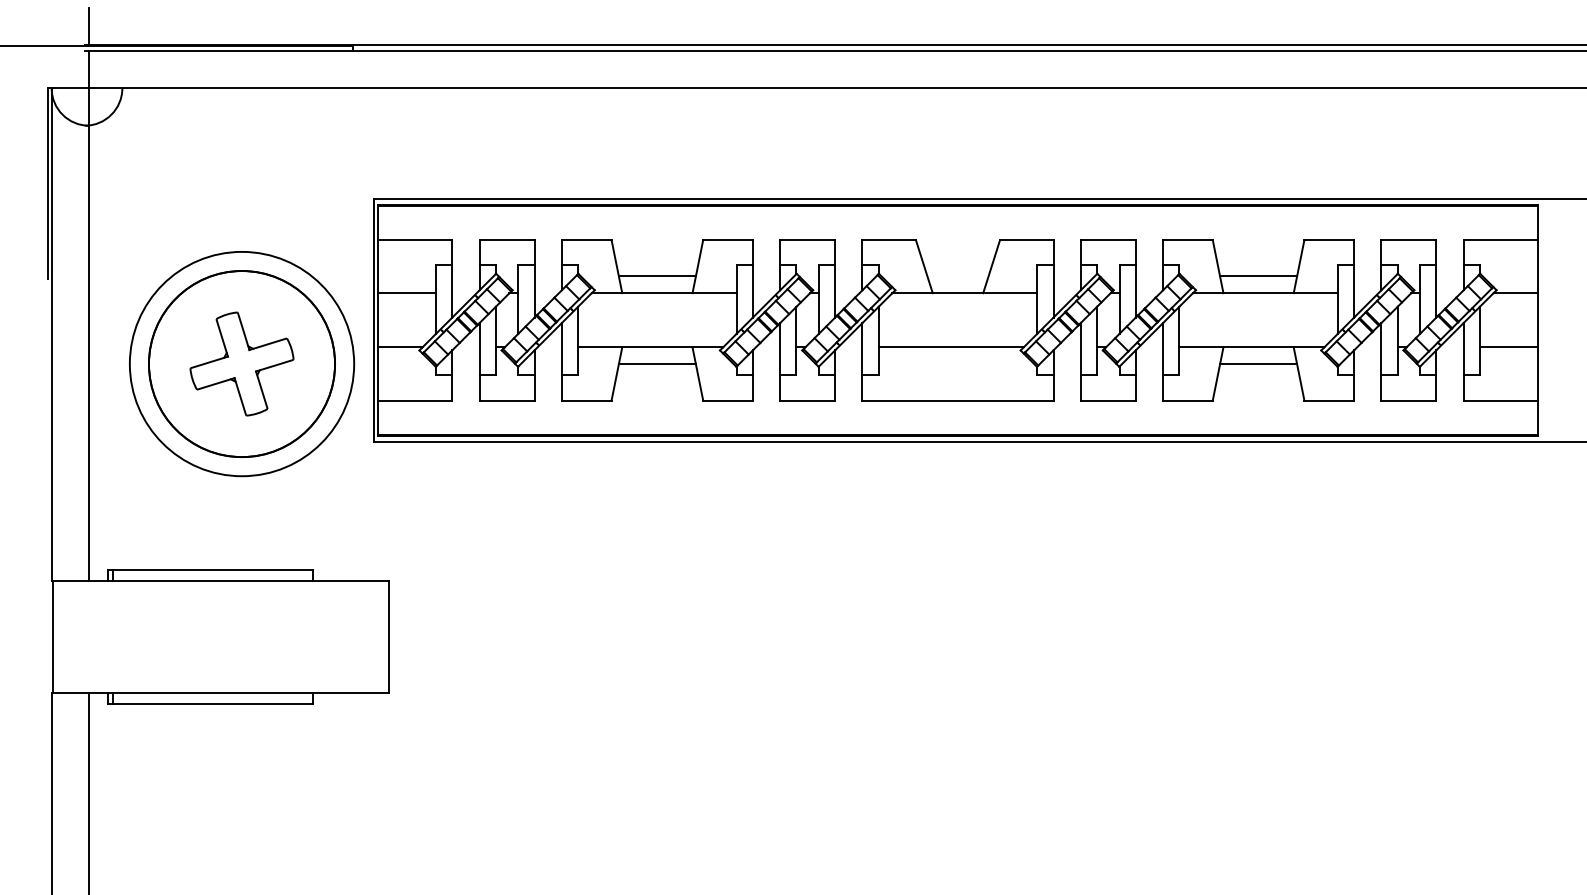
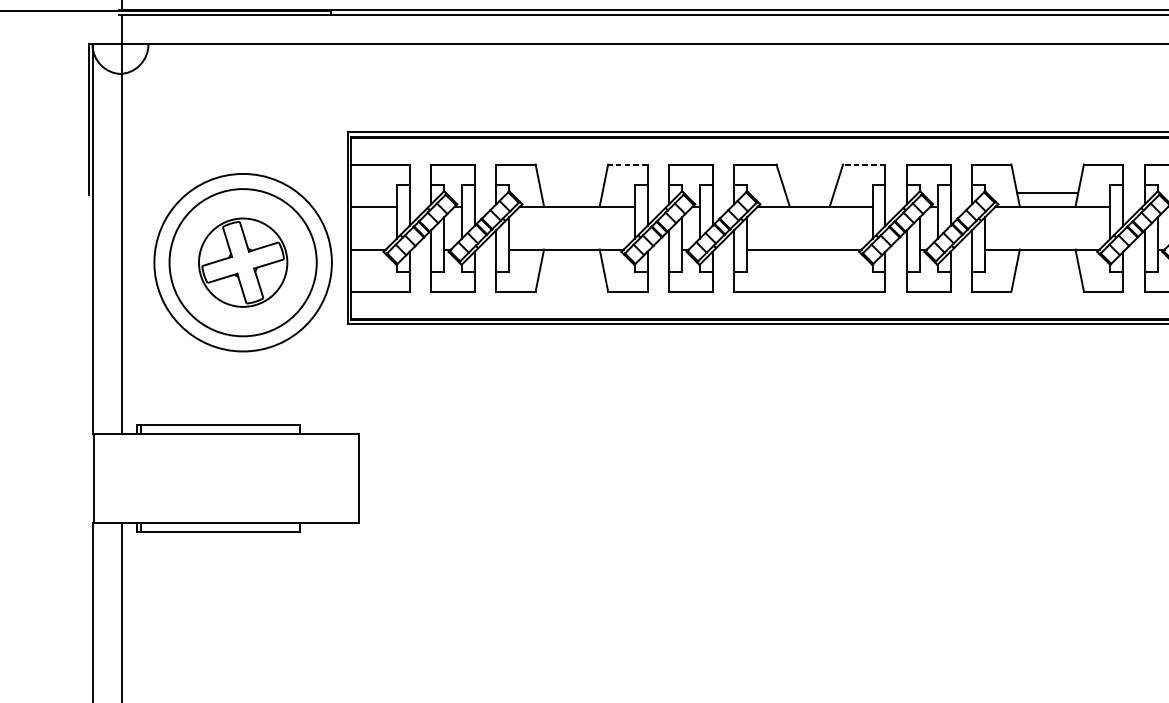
line: (728, 240) -> (628, 164), solid -> dashed
line: (1026, 240) -> (864, 164), solid -> dashed
line: (656, 276) -> (571, 193), removed
circle: (241, 364) -> (242, 263), size x0.6
line: (656, 364) -> (571, 263), removed
line: (1258, 364) -> (1047, 263), removed

